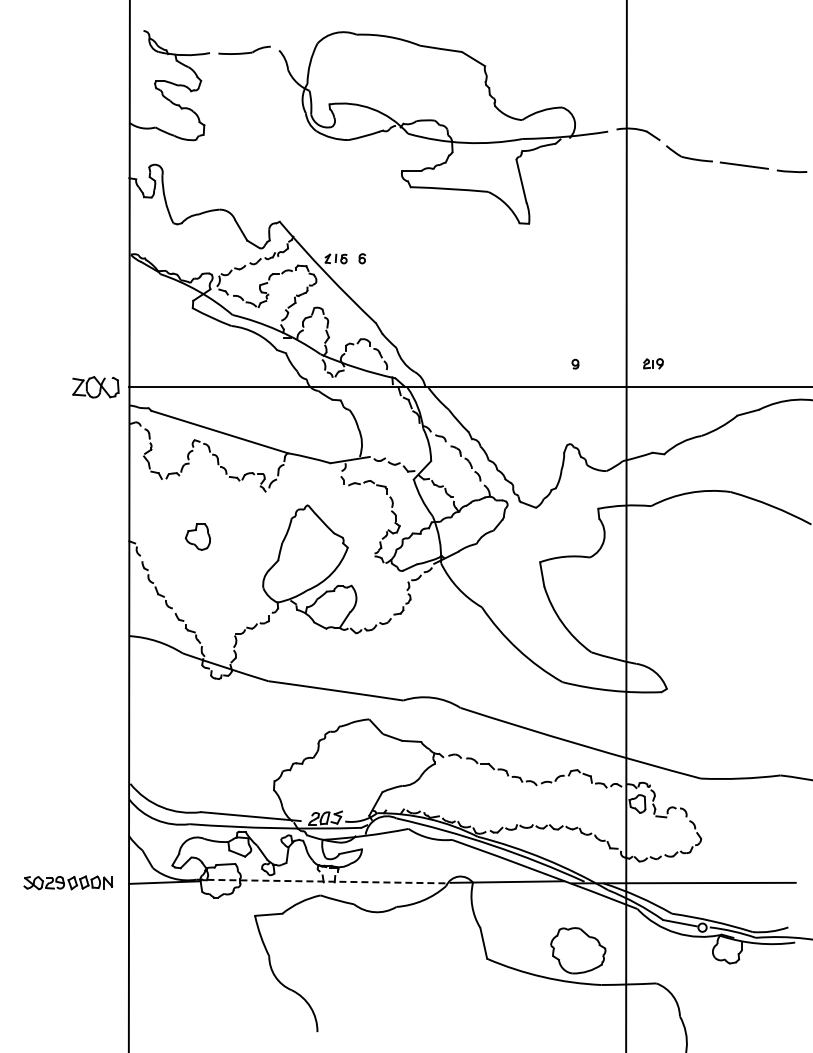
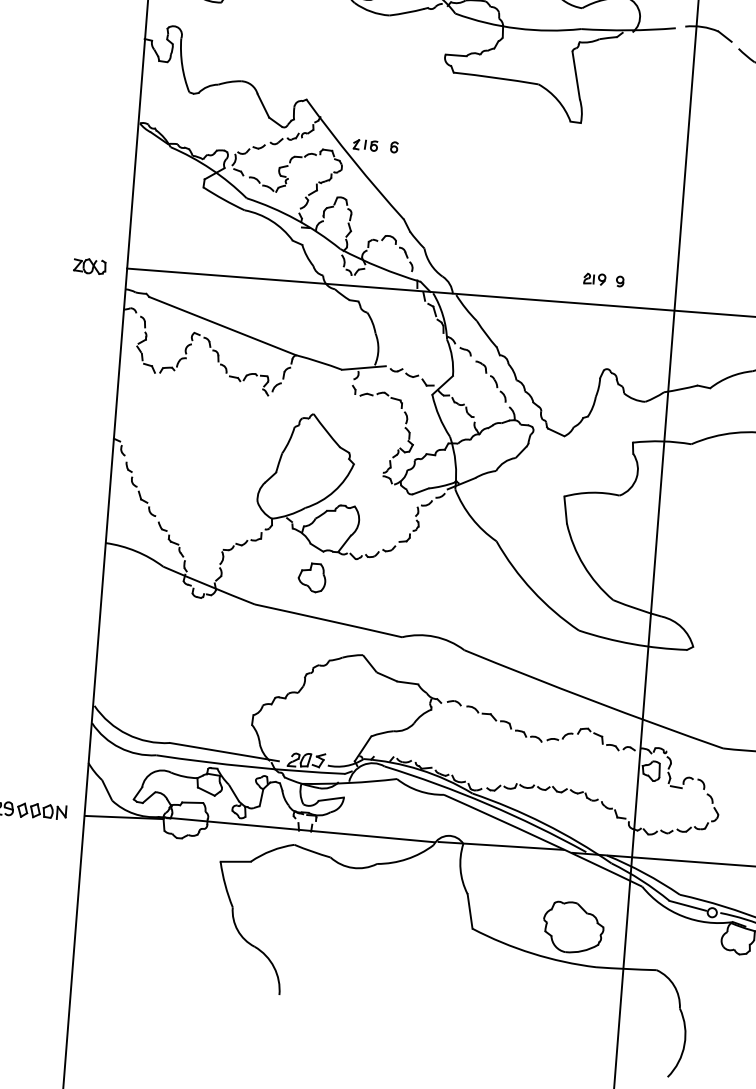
part: (653, 363) -> (594, 278), moved
part: (95, 387) -> (89, 266), size x0.62
part: (197, 536) -> (311, 577), moved
line: (322, 881) -> (297, 829), dashed -> solid

